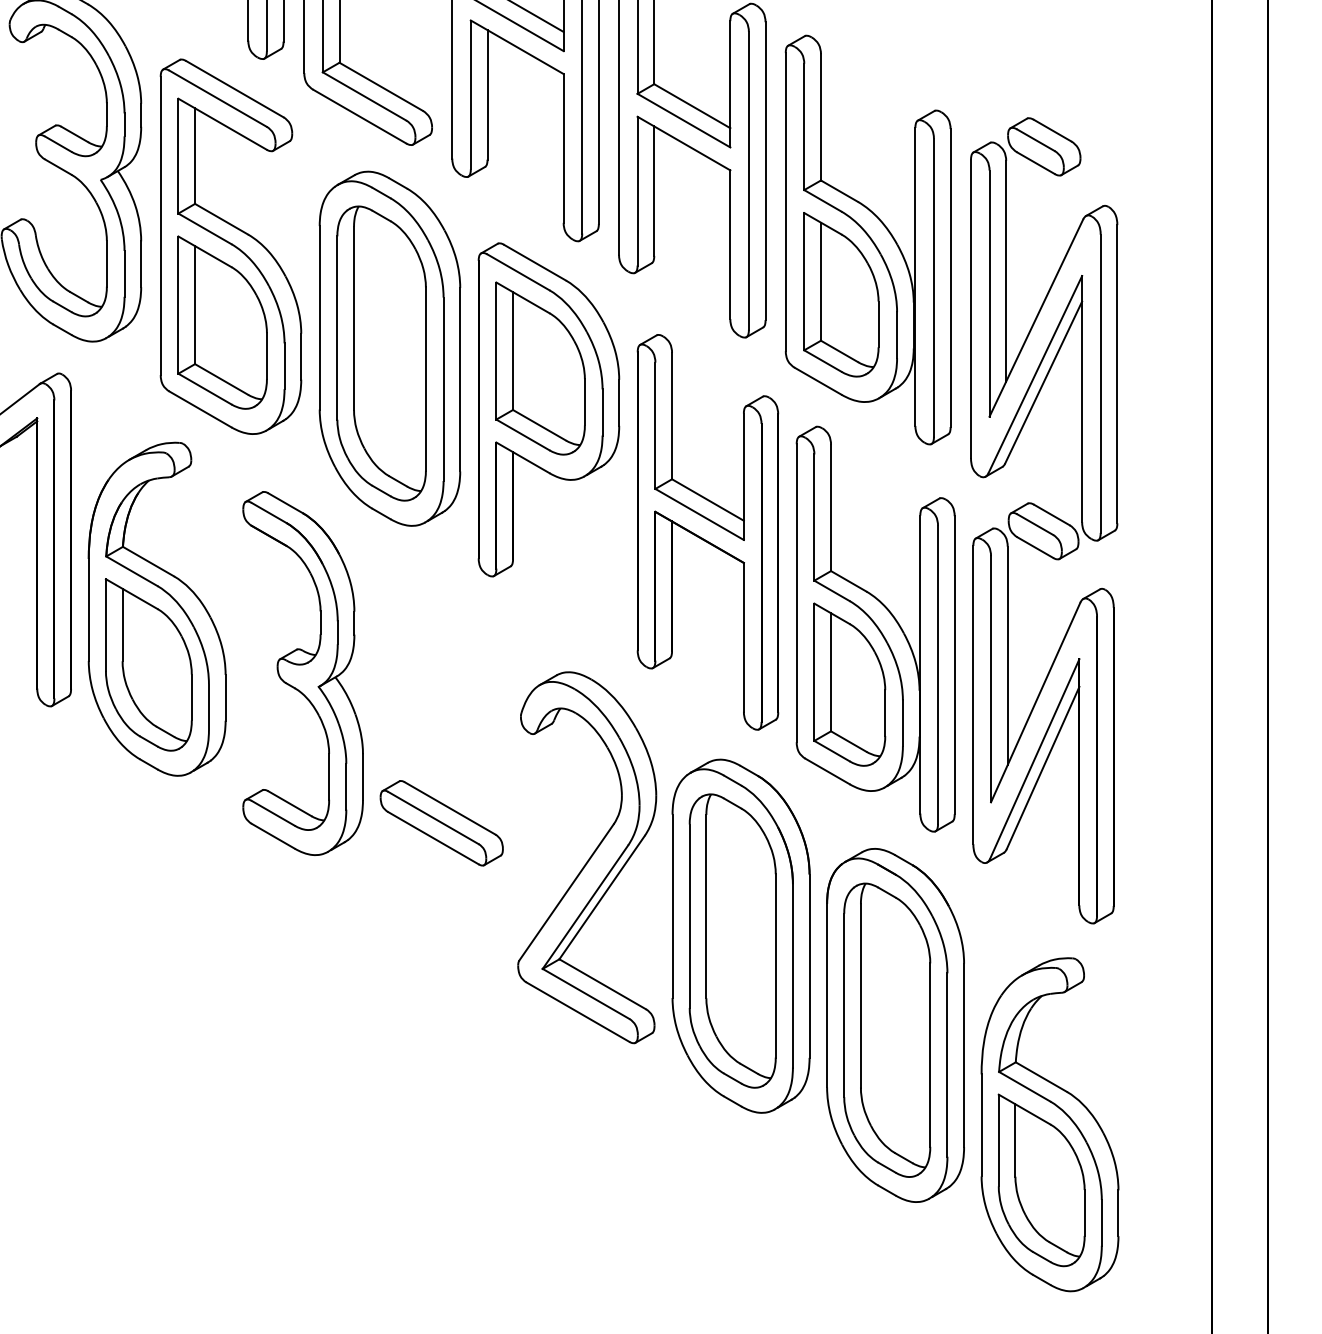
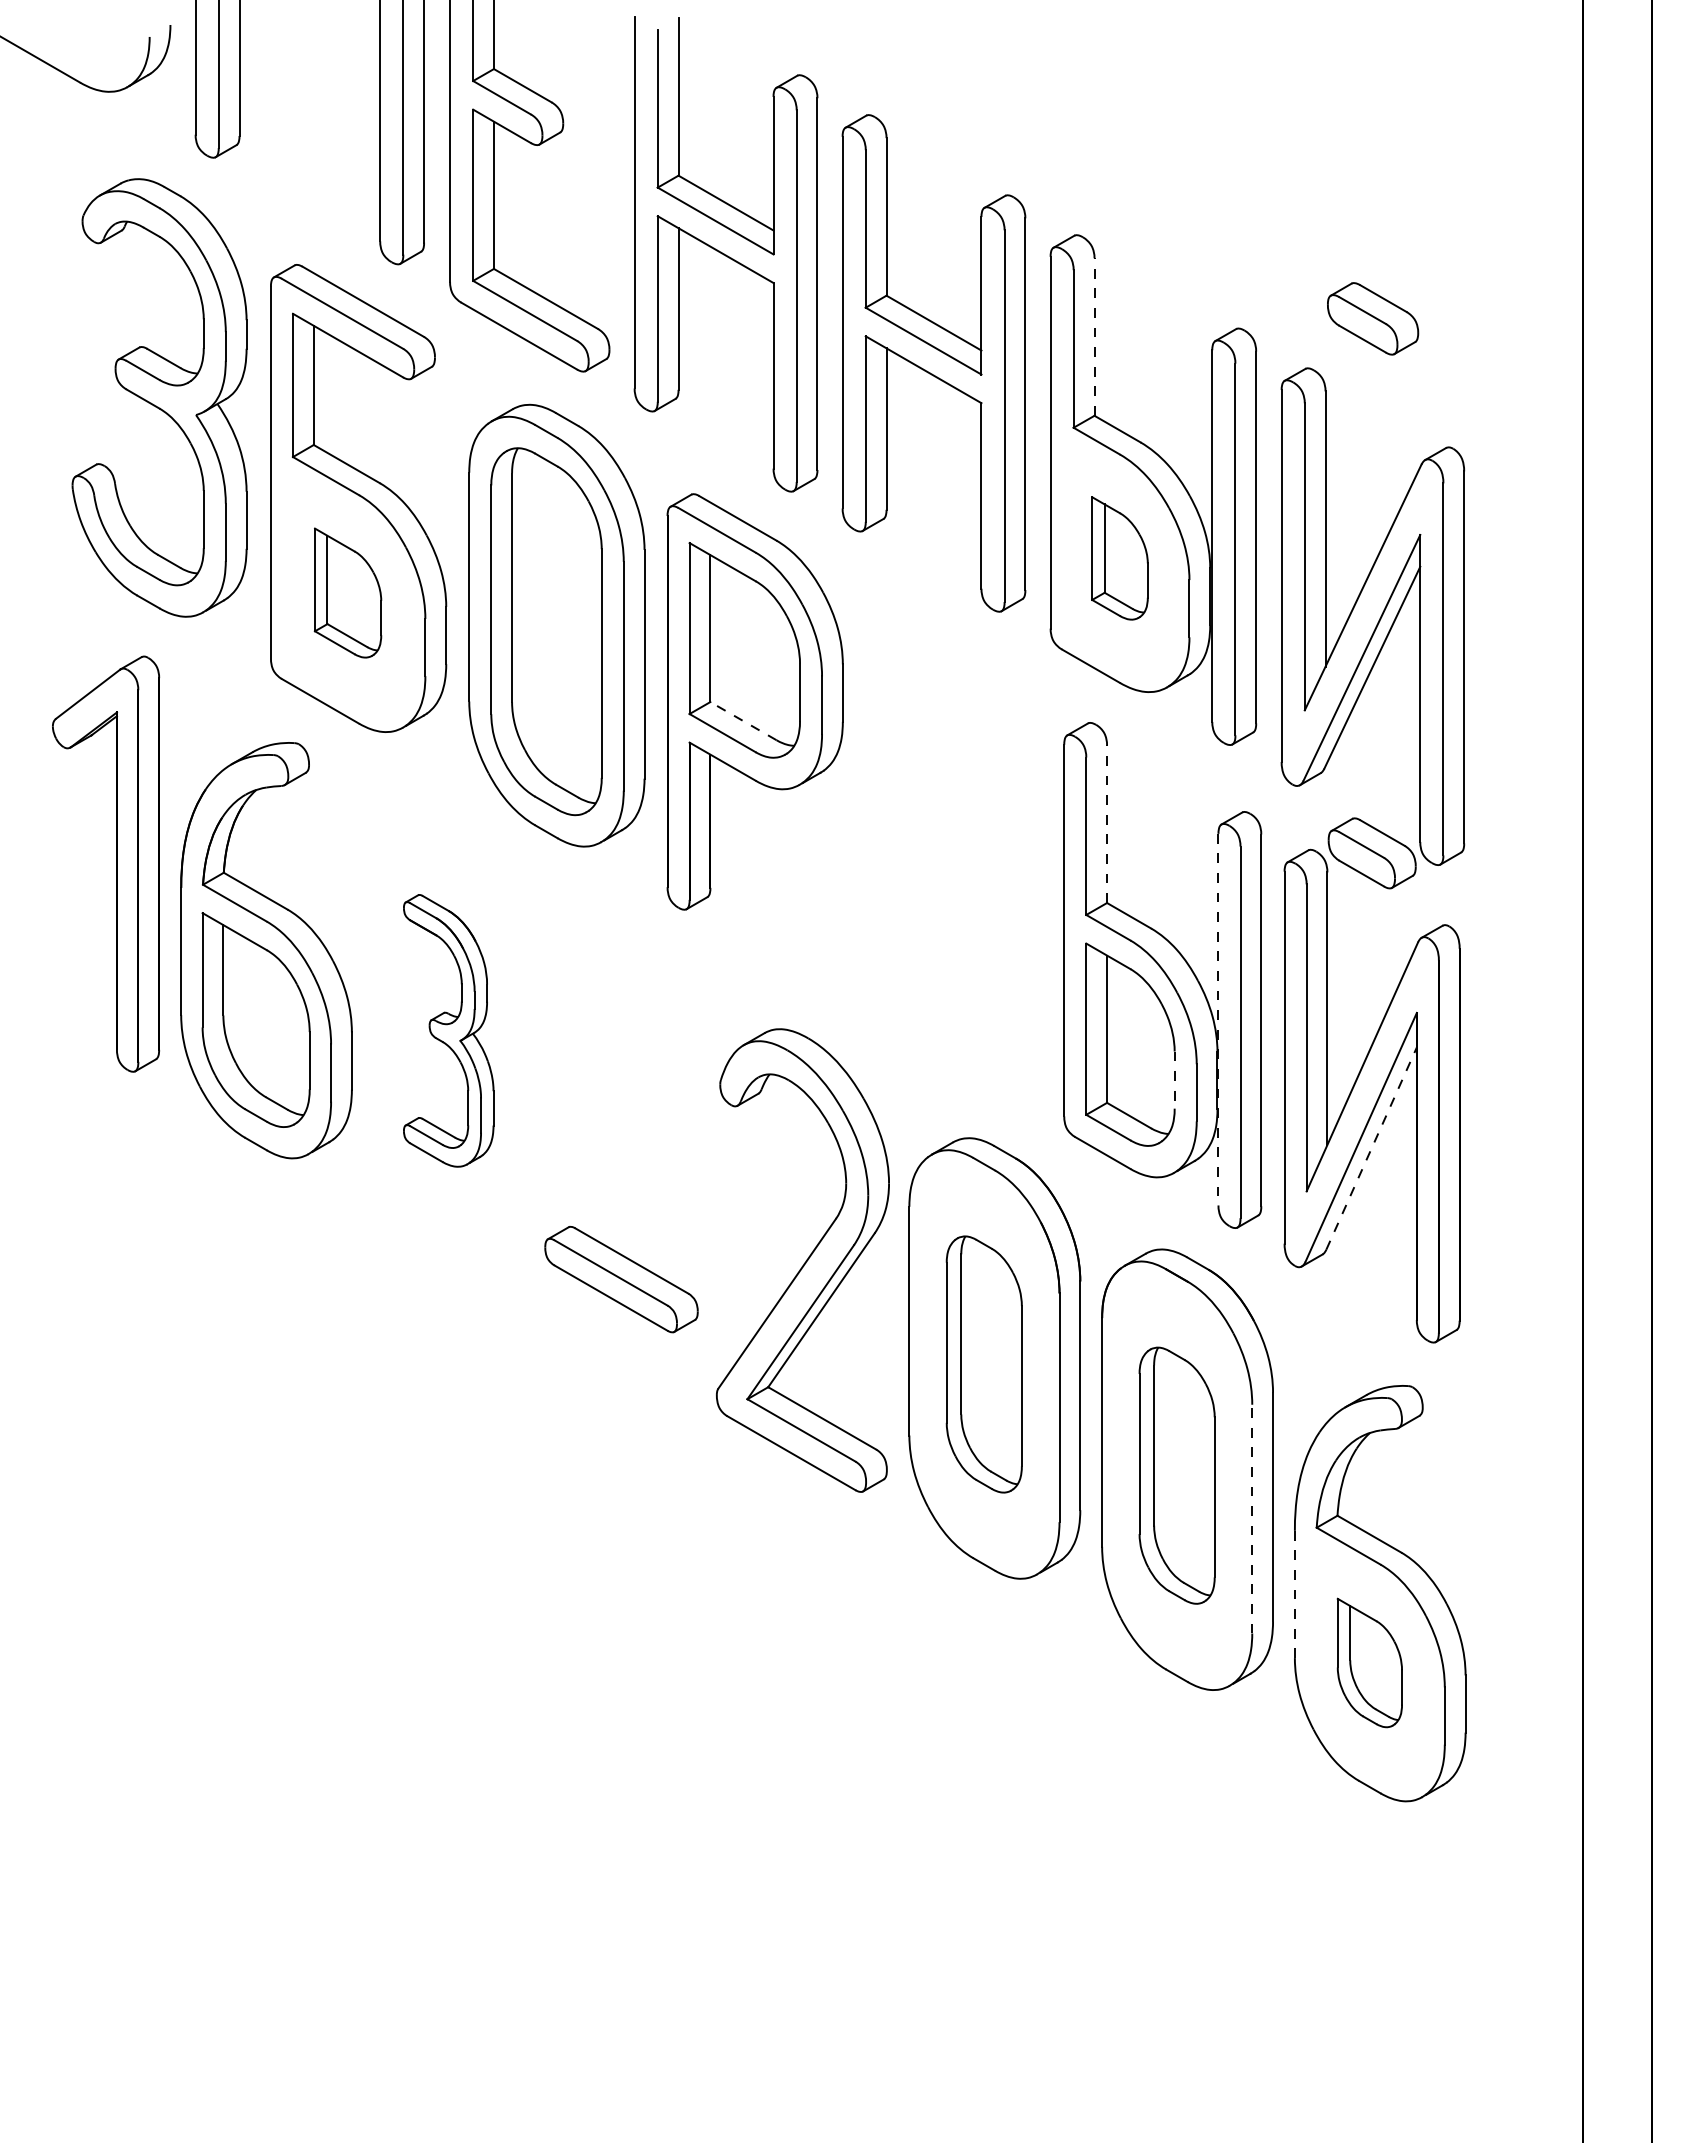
line: (820, 117) -> (1094, 337), solid -> dashed
part: (1044, 146) -> (1373, 318), moved
part: (841, 294) -> (1119, 558), size x0.6
part: (222, 322) -> (347, 592), size x0.6
line: (539, 424) -> (743, 720), solid -> dashed
line: (831, 508) -> (1107, 824), solid -> dashed
part: (707, 532) -> (953, 854), removed
line: (920, 664) -> (1218, 1019), solid -> dashed
part: (303, 673) -> (448, 1030), size x0.6
line: (885, 713) -> (1174, 1080), solid -> dashed
line: (1043, 767) -> (1371, 1148), solid -> dashed
part: (441, 823) -> (621, 1279), moved
part: (731, 941) -> (983, 1364), size x0.7
part: (886, 1030) -> (1176, 1475), size x0.7
line: (947, 1064) -> (1252, 1518), solid -> dashed
line: (981, 1125) -> (1294, 1594), solid -> dashed
part: (1041, 1179) -> (1369, 1662), size x0.6

